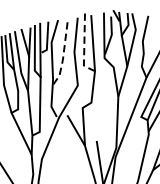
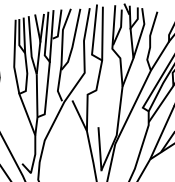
line: (83, 45) -> (93, 35), dashed -> solid
line: (63, 53) -> (73, 41), dashed -> solid

